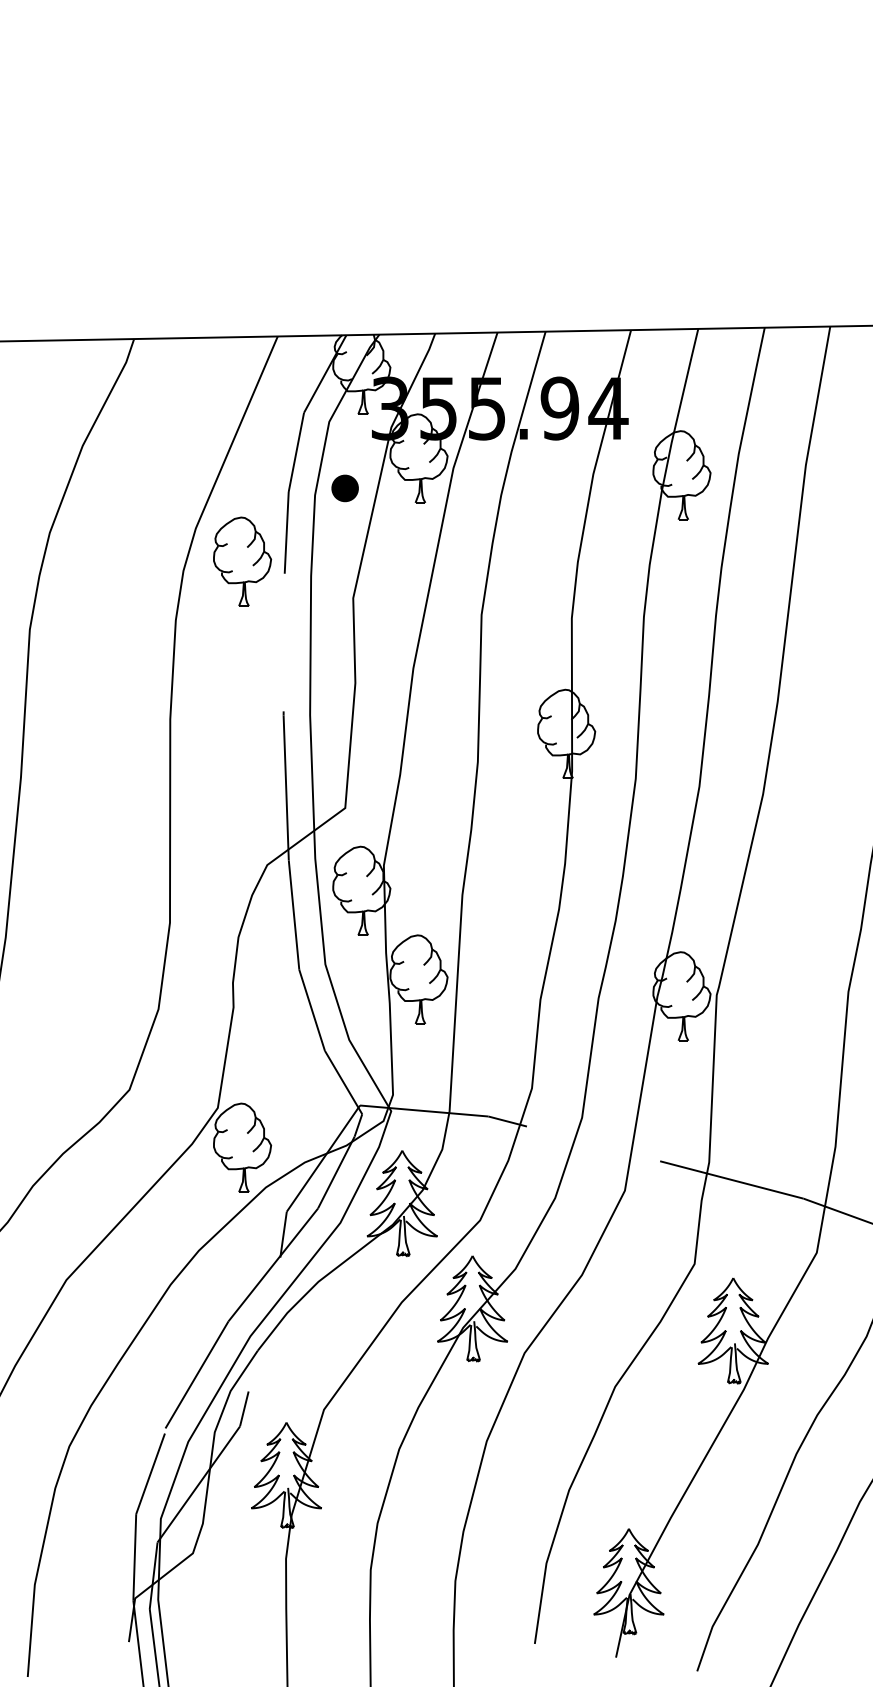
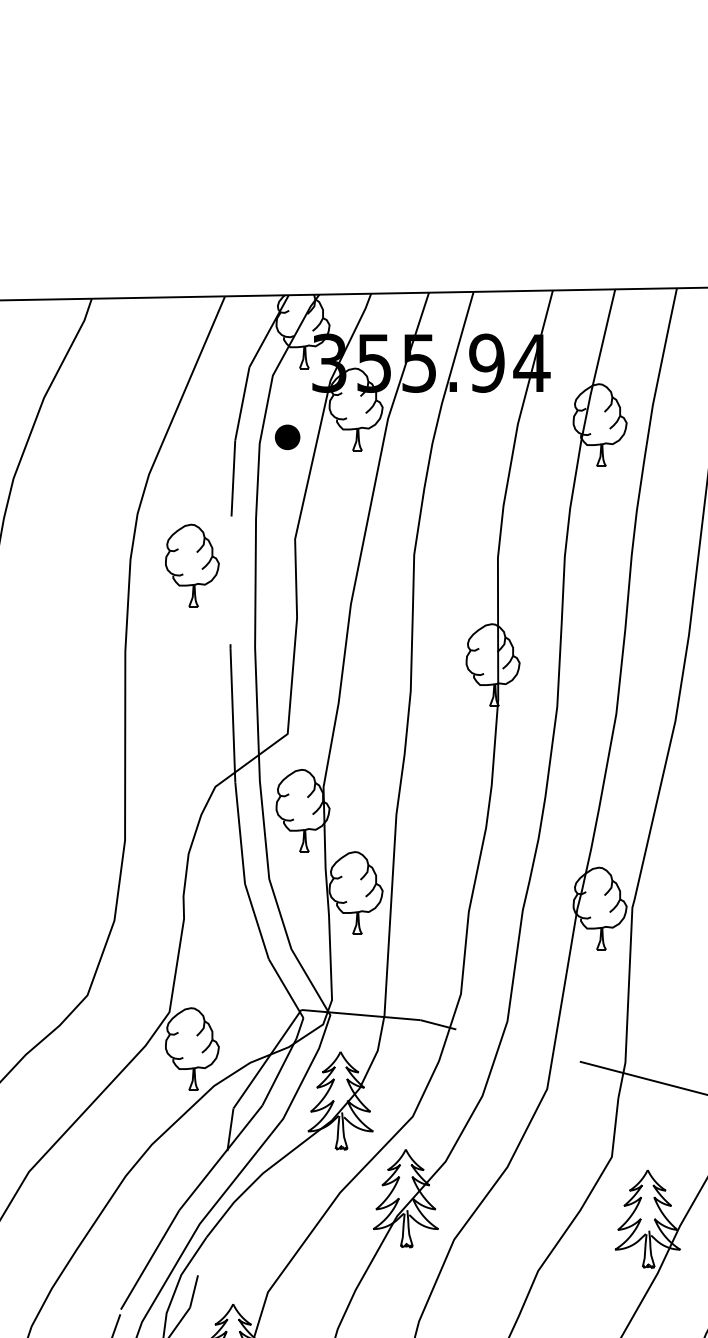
part: (242, 561) -> (192, 565), moved

